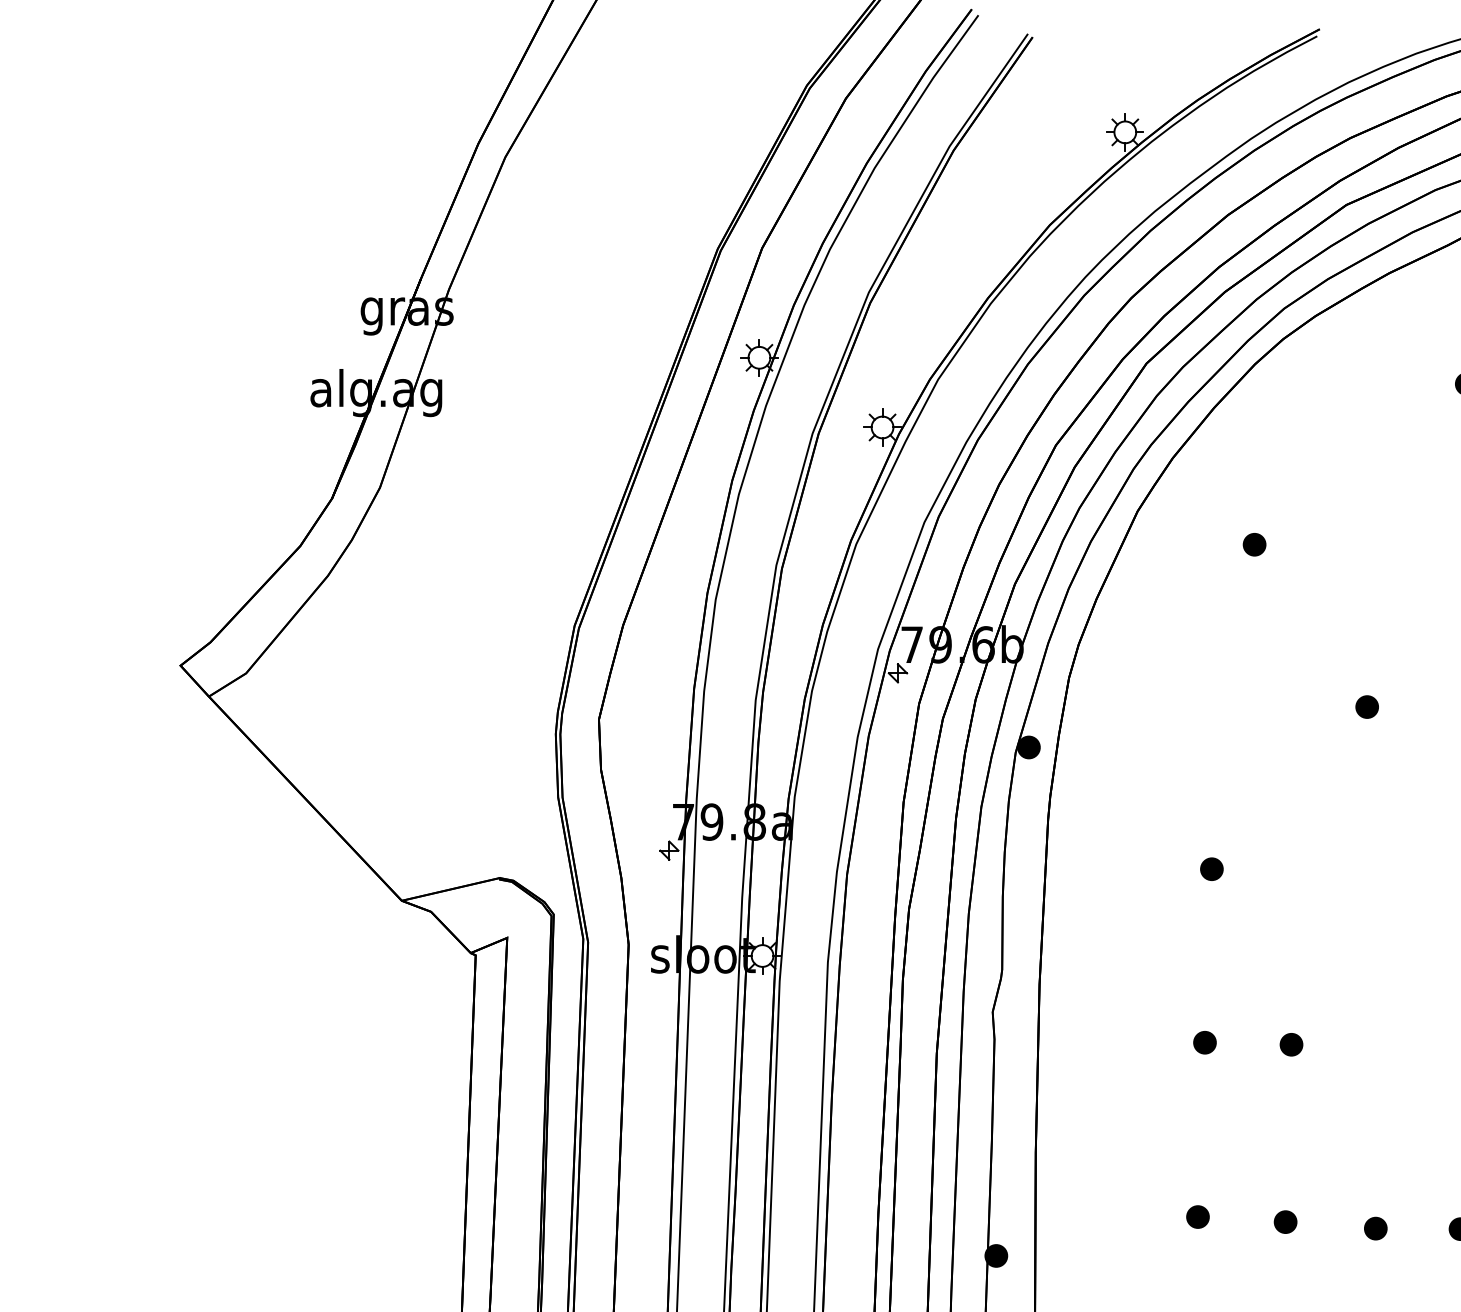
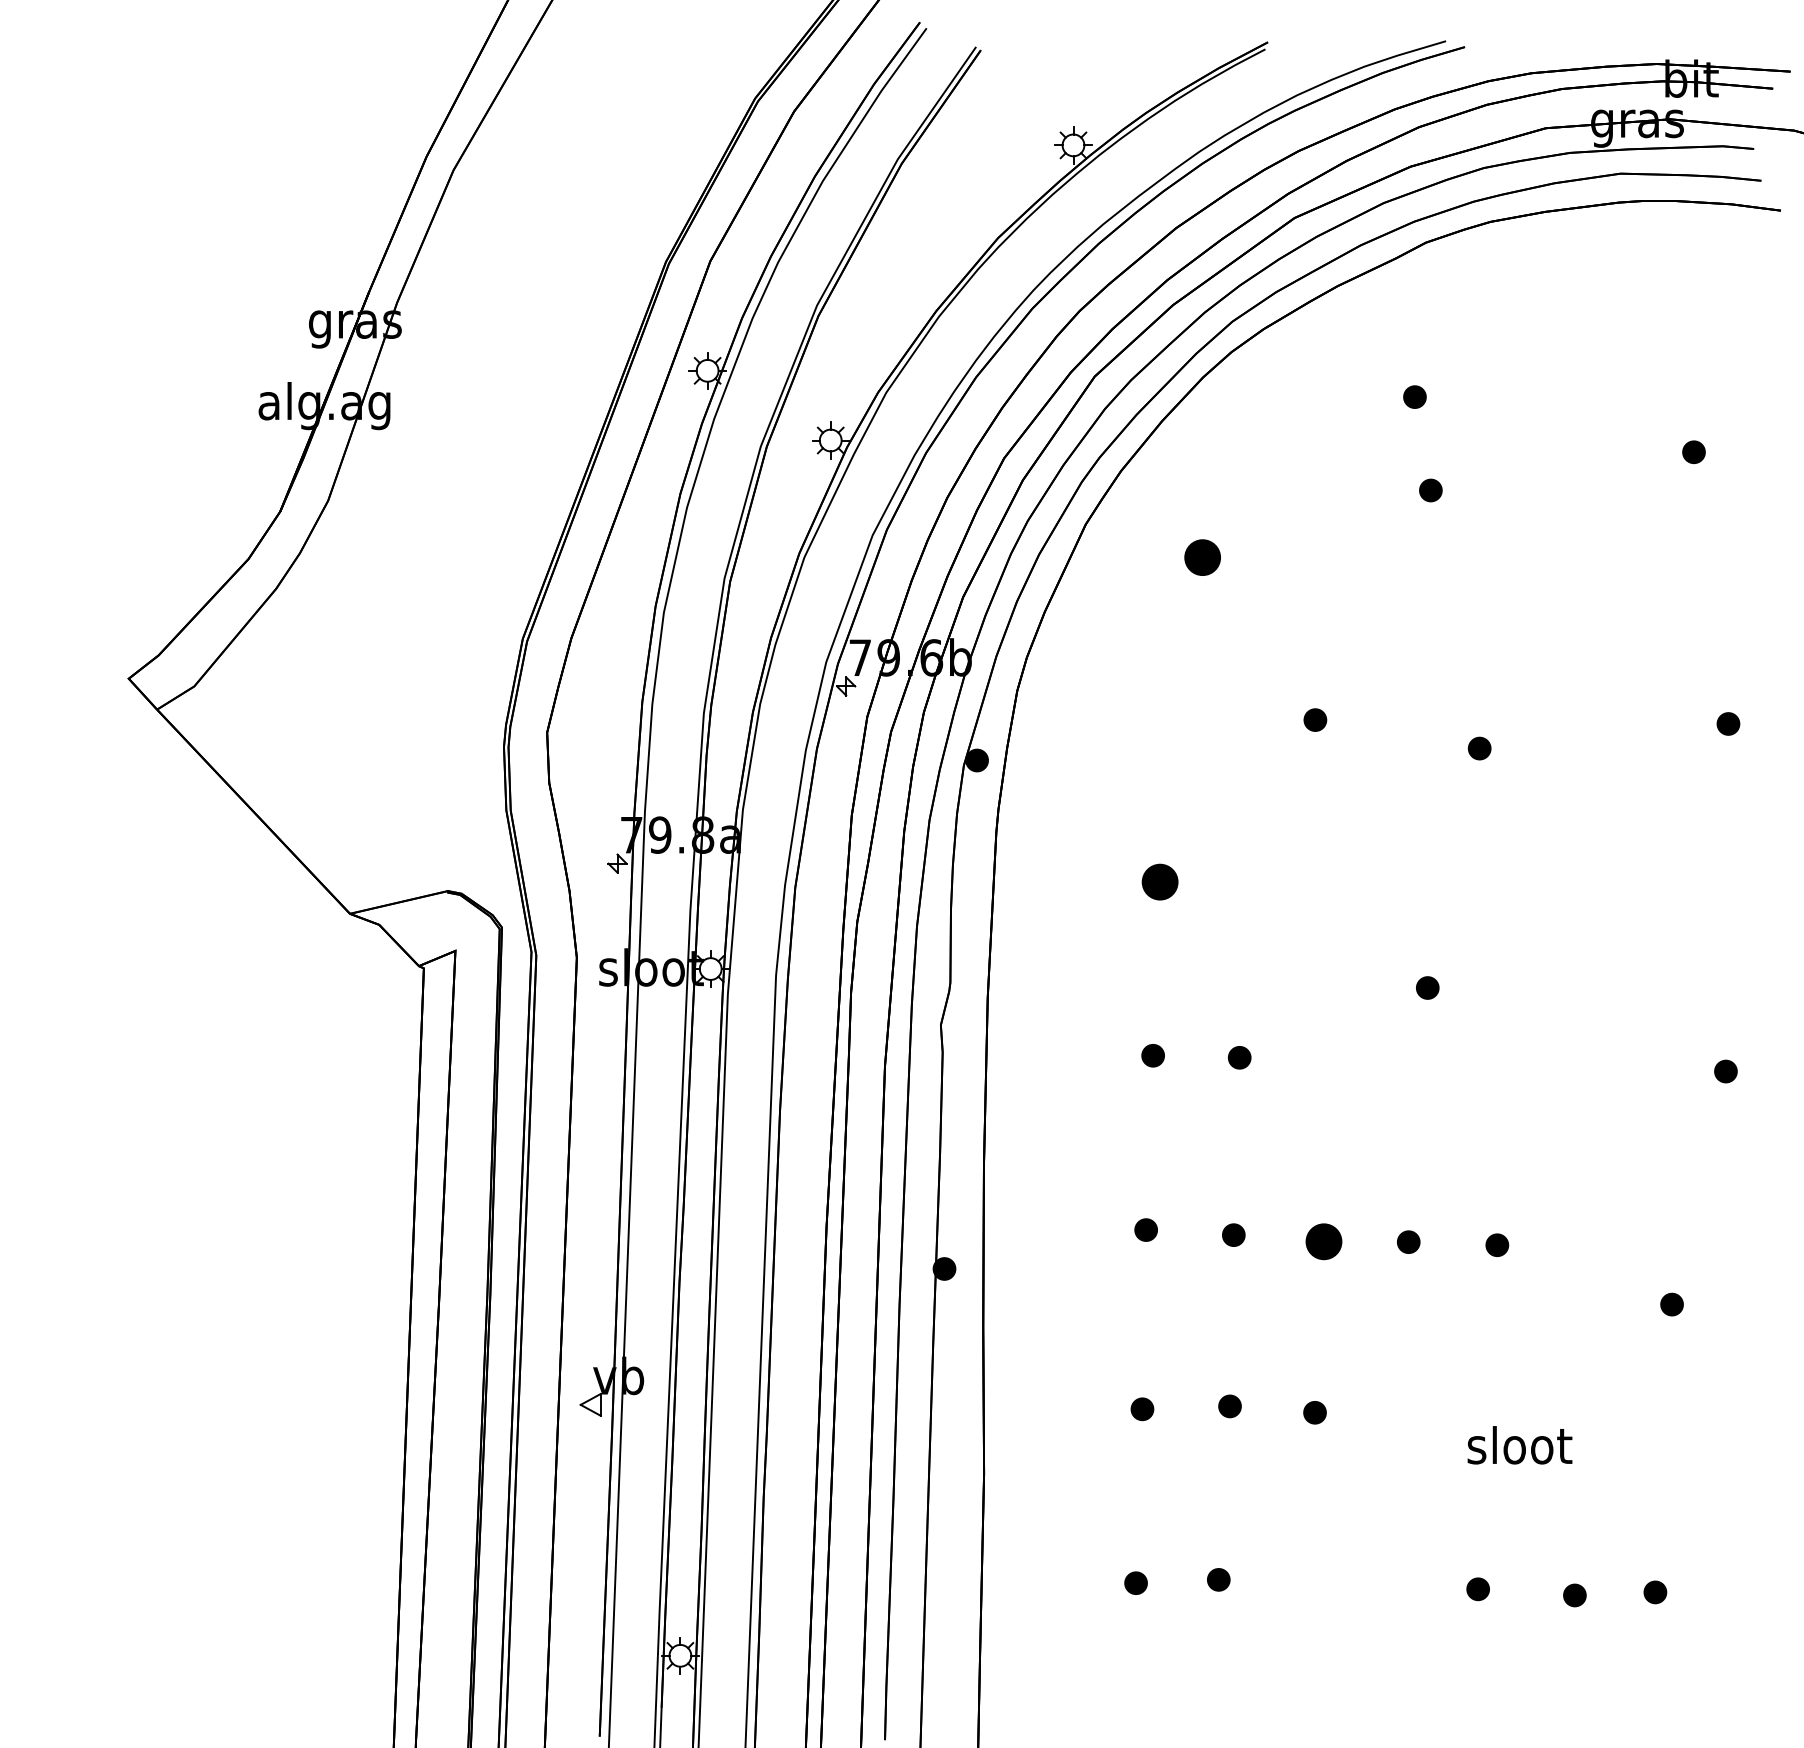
part: (1254, 544) -> (1202, 557), size x1.6
part: (1211, 869) -> (1159, 882), size x1.6
part: (1375, 1228) -> (1323, 1241), size x1.6

